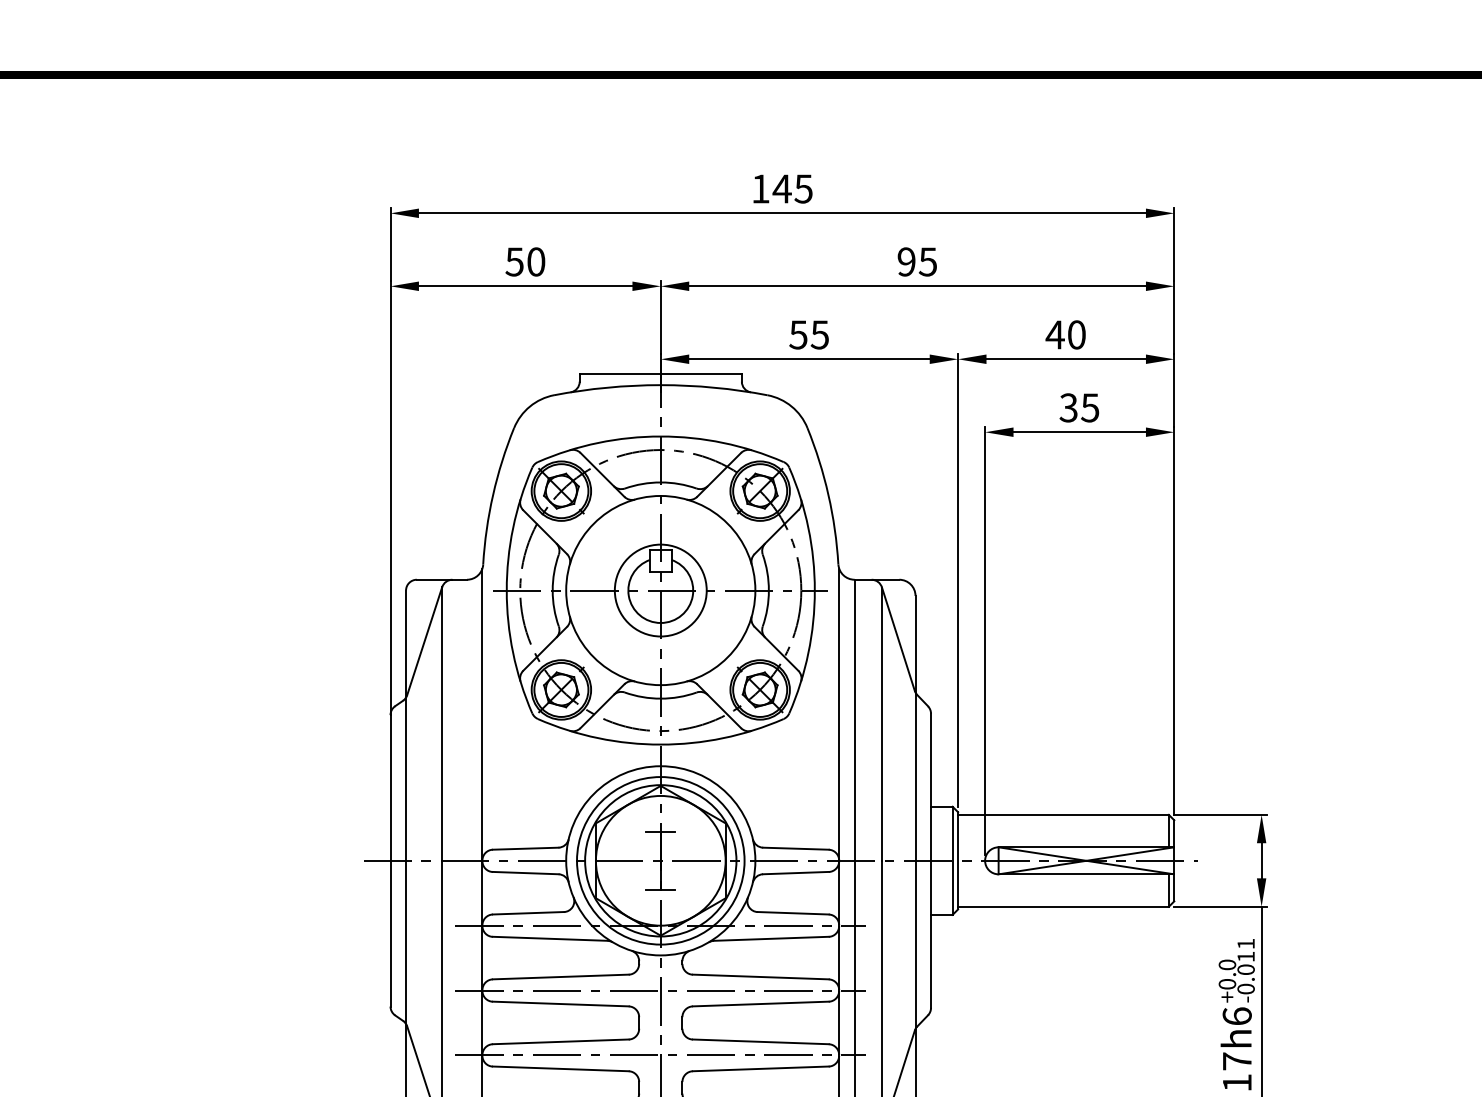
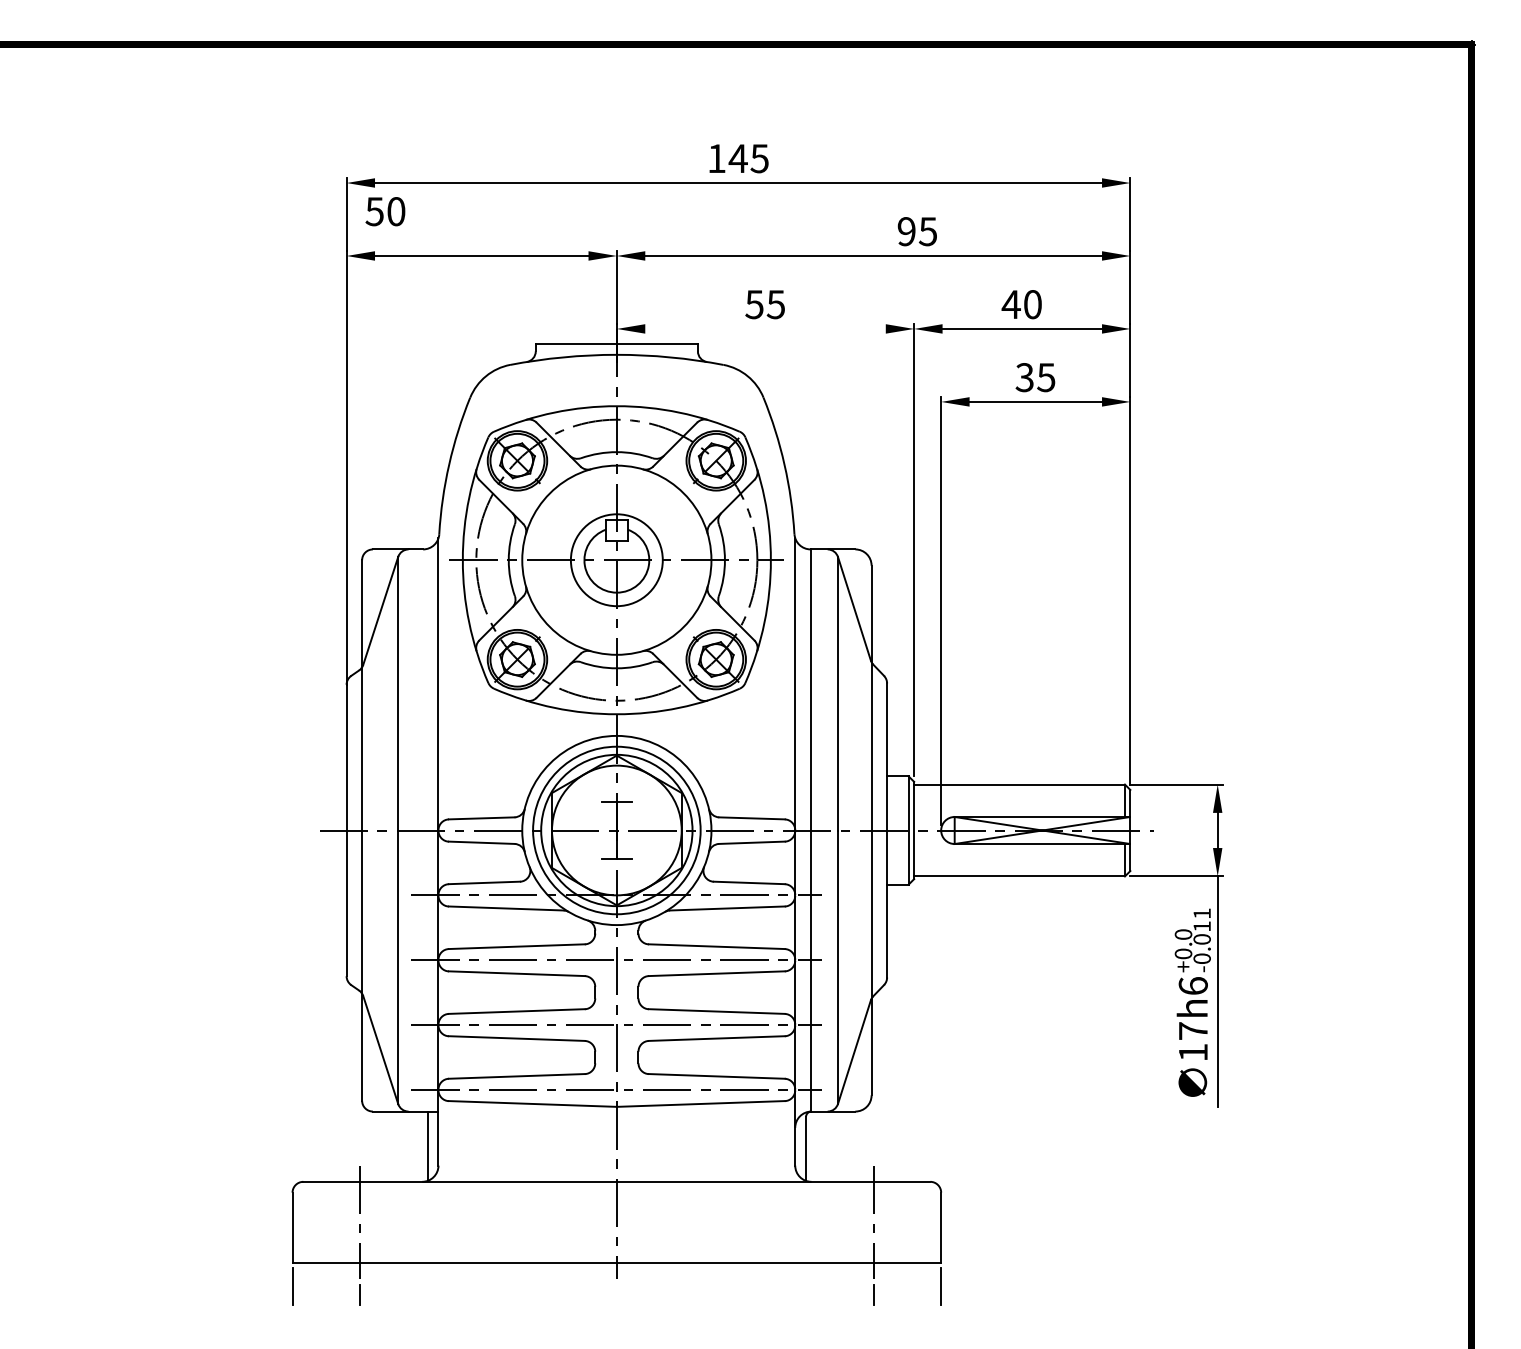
text: (525, 261) -> (385, 211), moved
text: (916, 261) -> (916, 231), moved
line: (809, 358) -> (765, 328), removed

